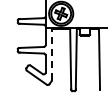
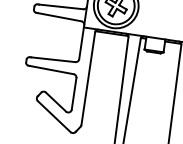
line: (52, 54) -> (89, 78), dashed -> solid

